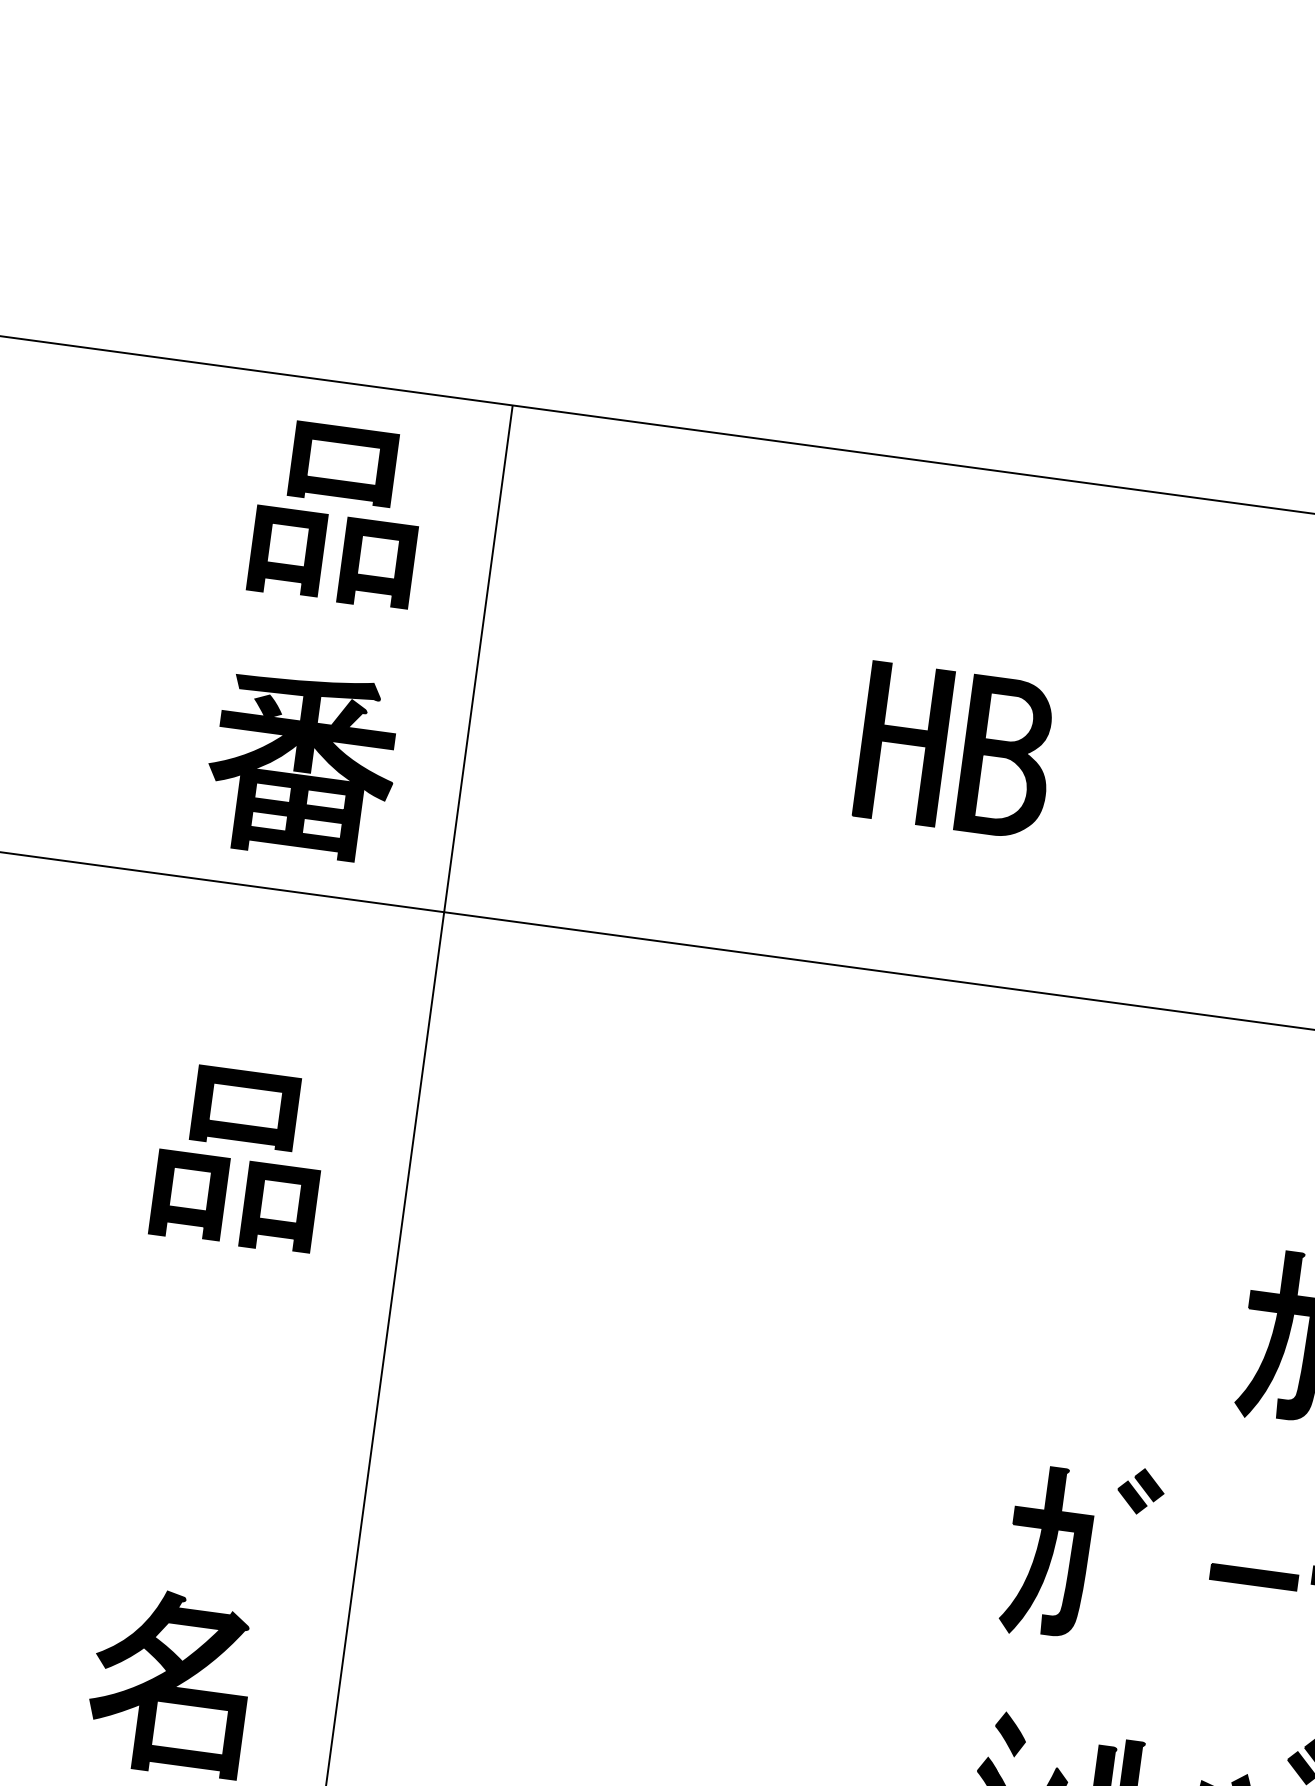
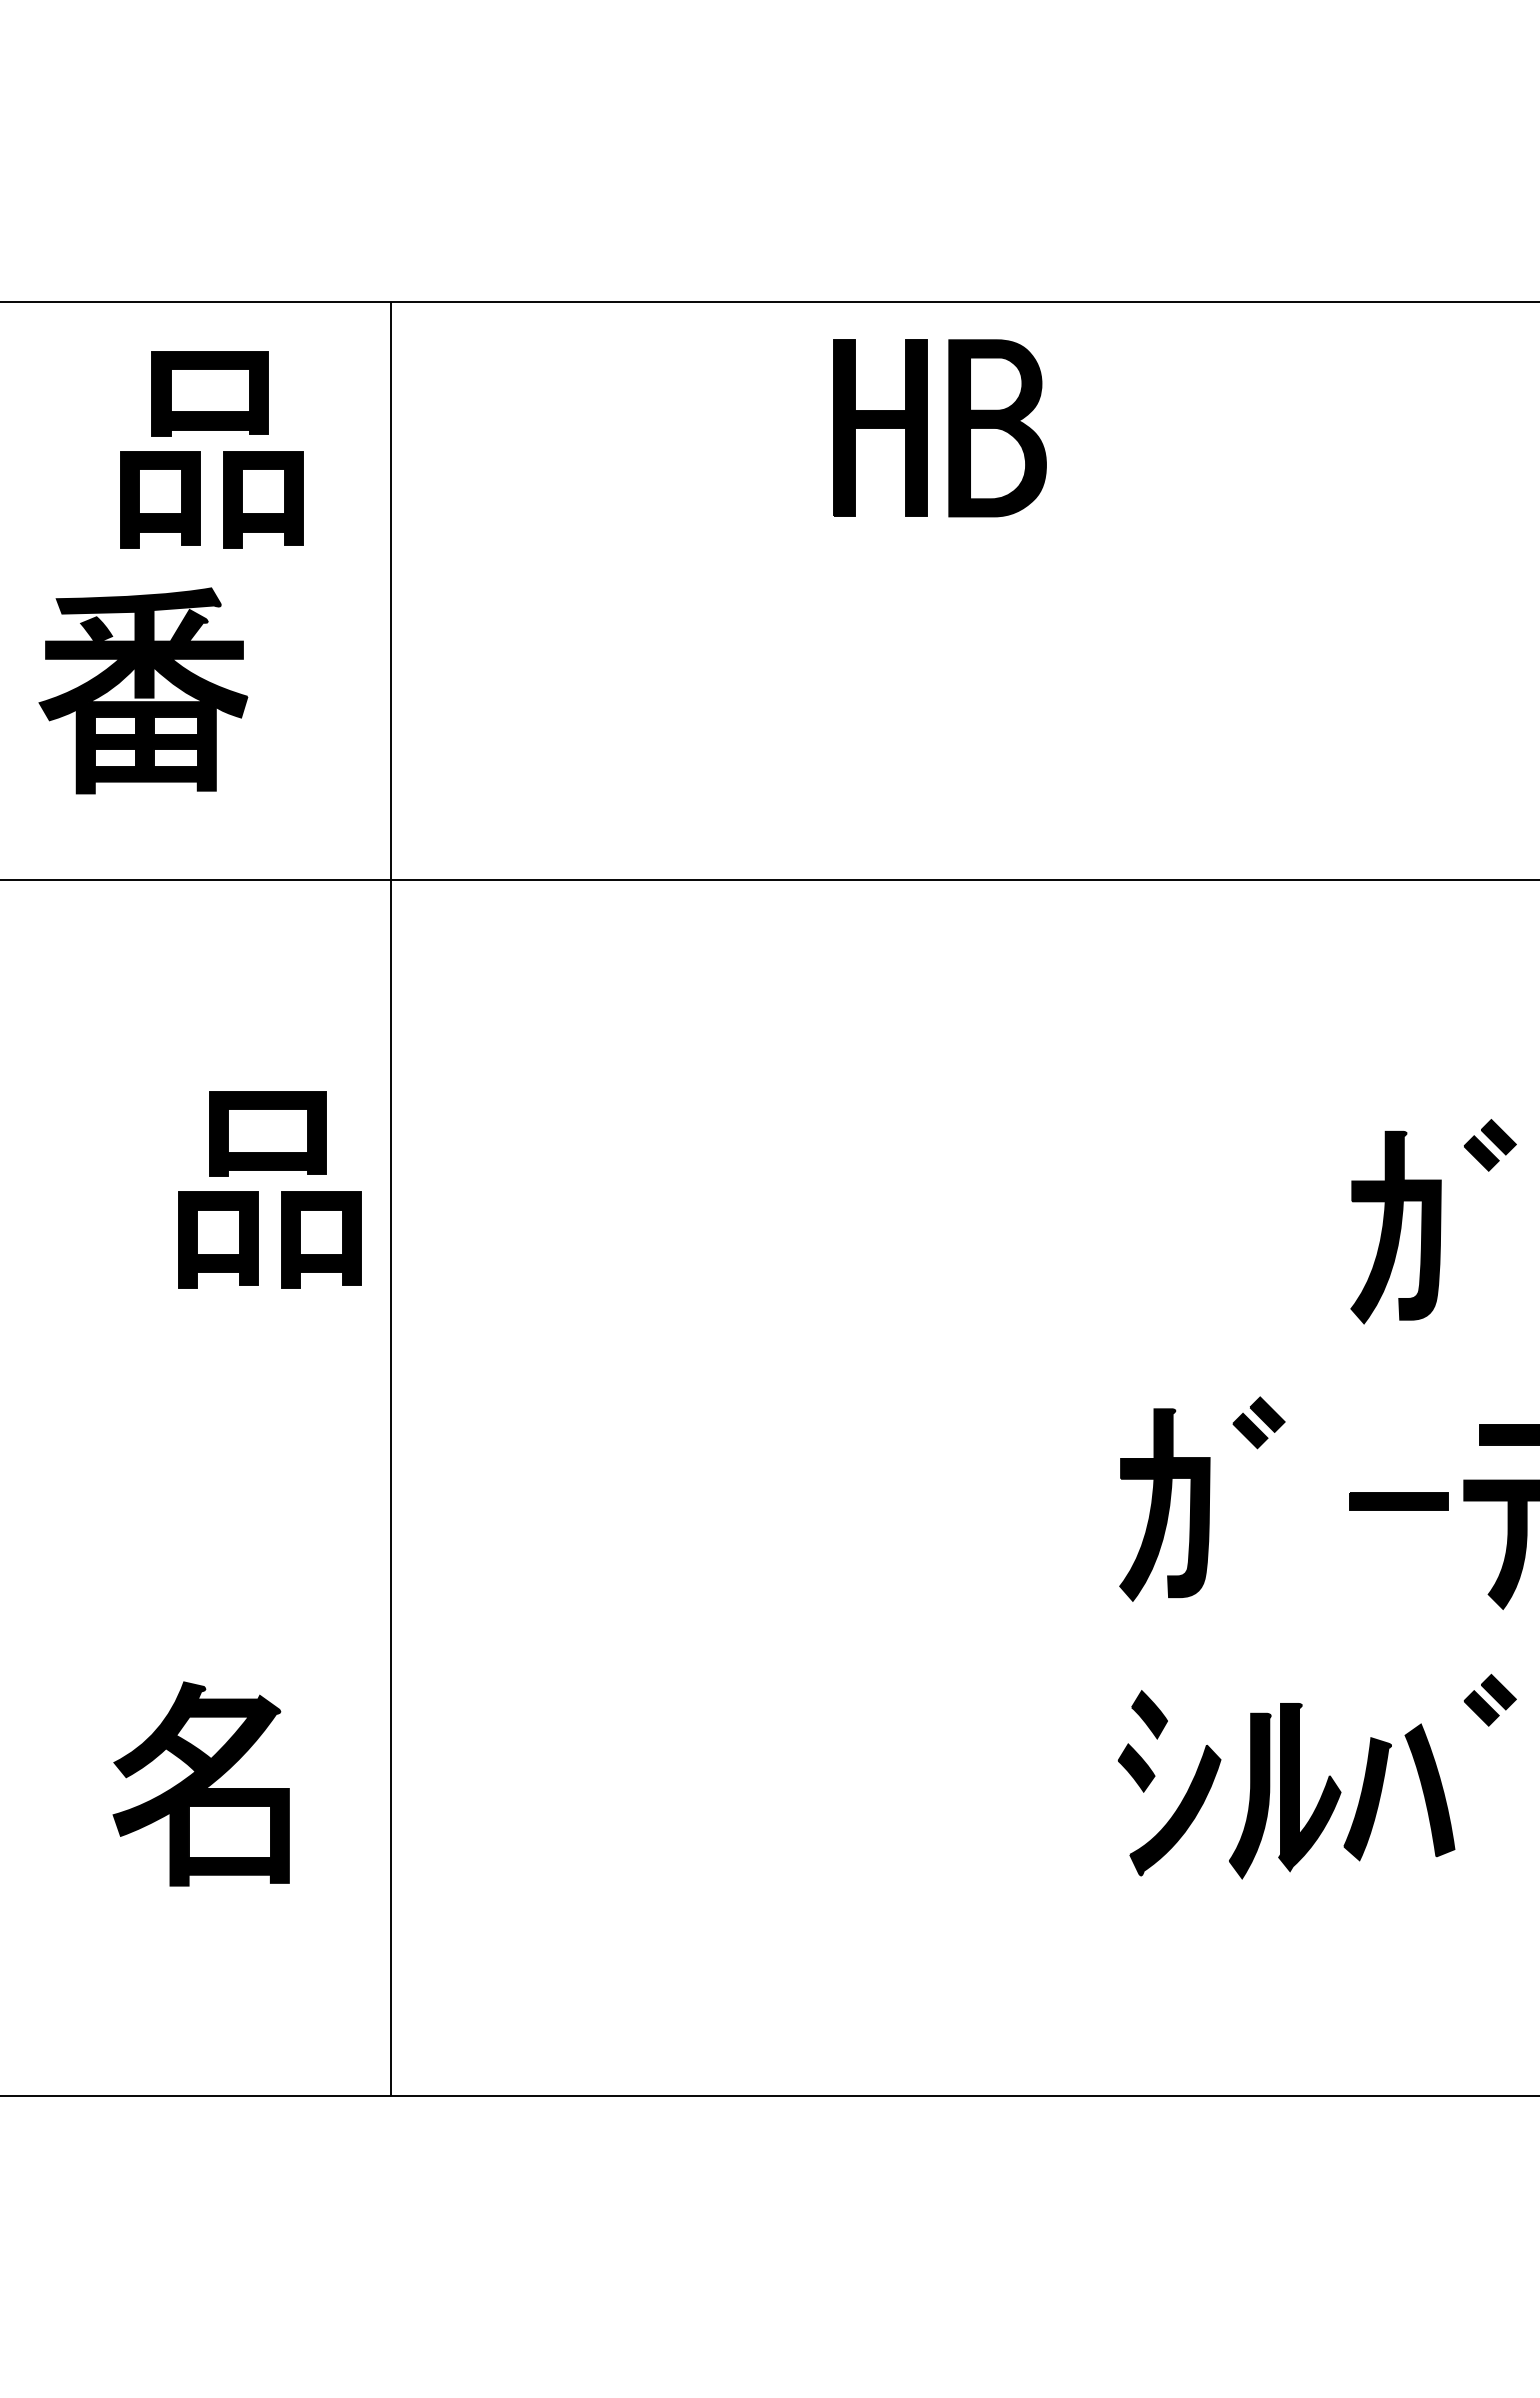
part: (963, 752) -> (948, 428), moved
part: (302, 765) -> (143, 690), moved
part: (230, 1158) -> (258, 1191), moved

